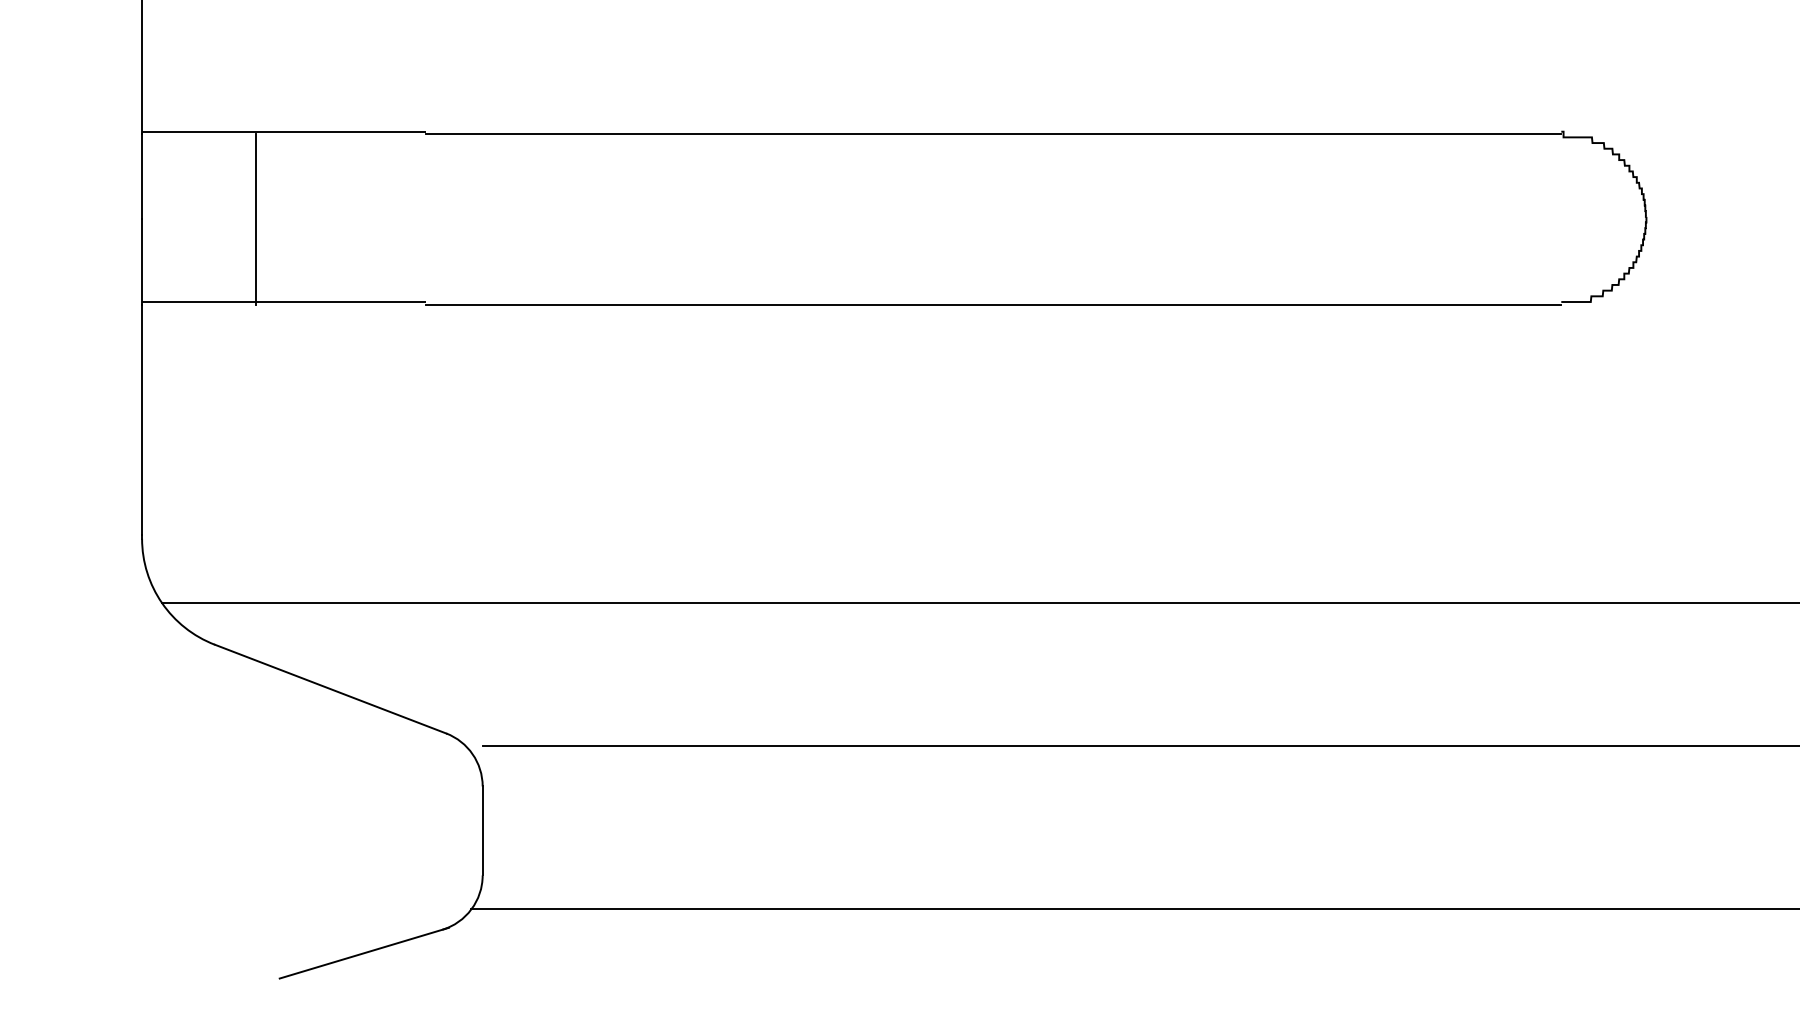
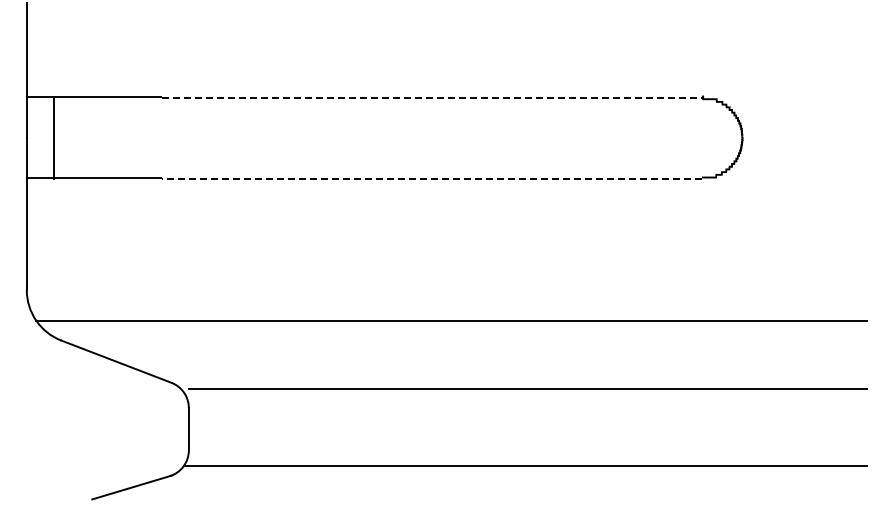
line: (994, 133) -> (432, 97), solid -> dashed
line: (254, 217) -> (53, 137), moved
line: (992, 304) -> (431, 178), solid -> dashed

